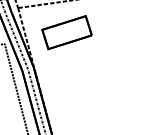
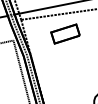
part: (67, 31) -> (65, 33), moved

